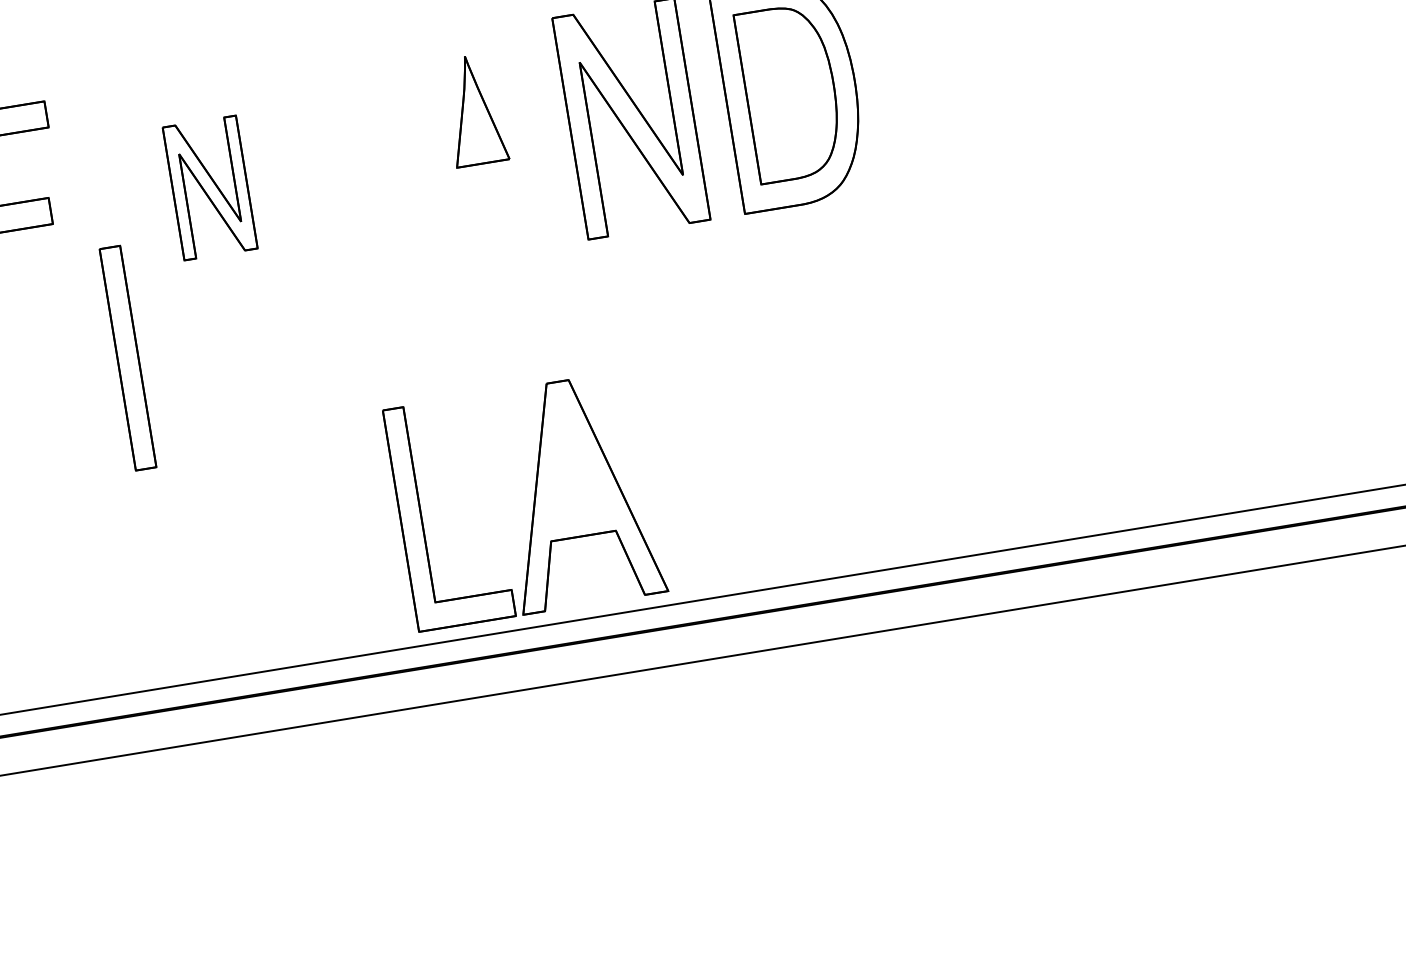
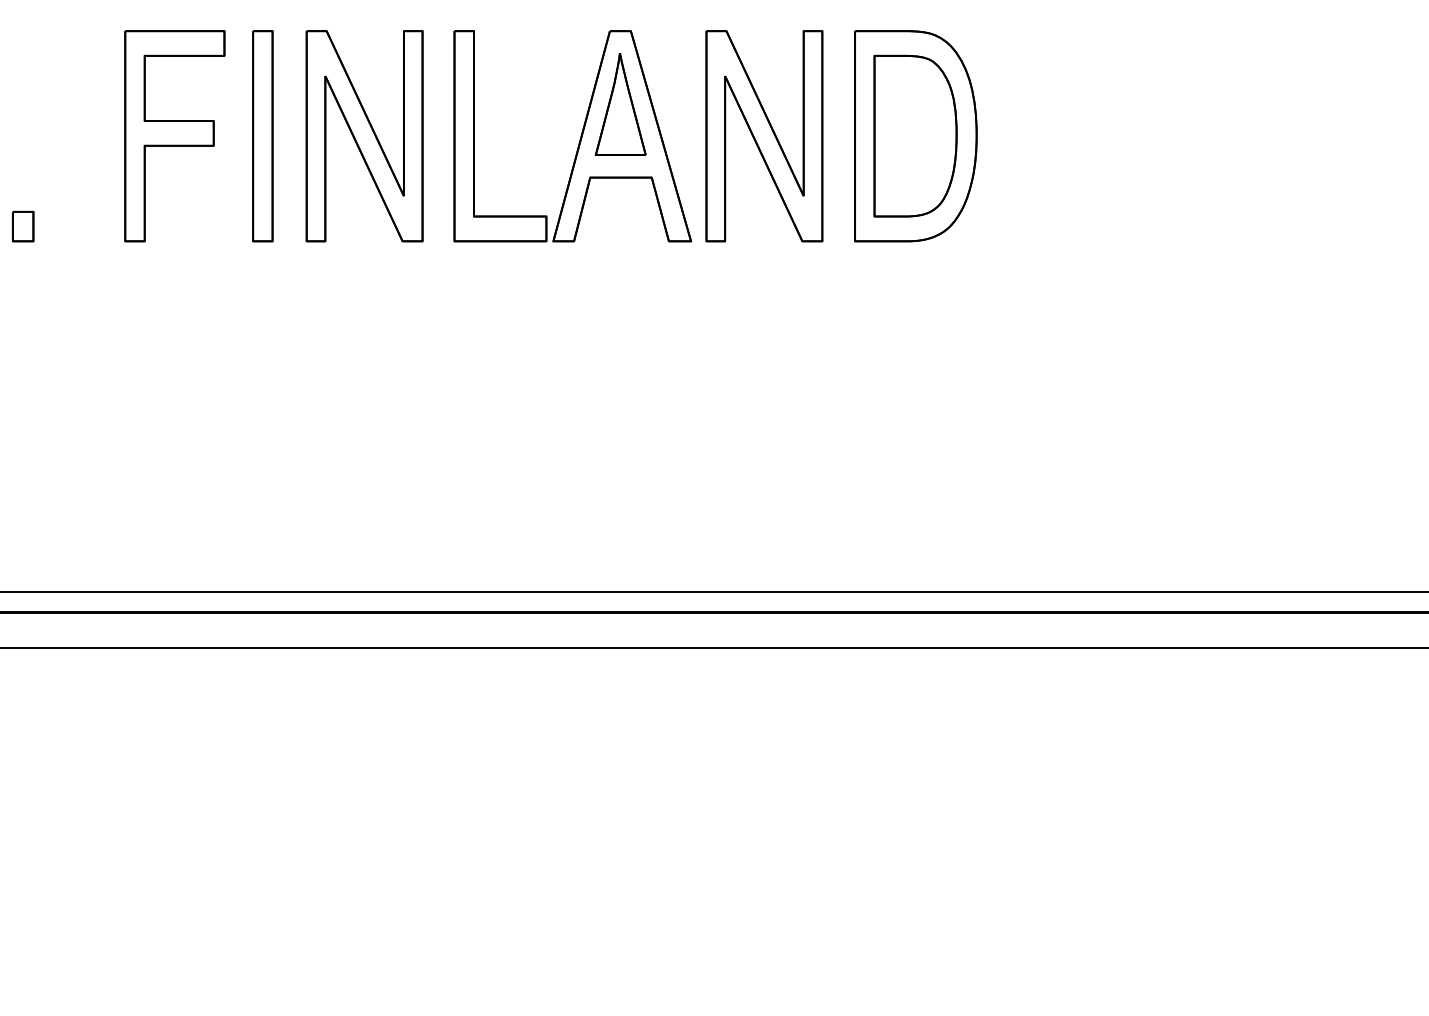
part: (210, 188) -> (364, 136), size x1.67
part: (127, 358) -> (262, 136), moved
part: (533, 503) -> (579, 139), moved

